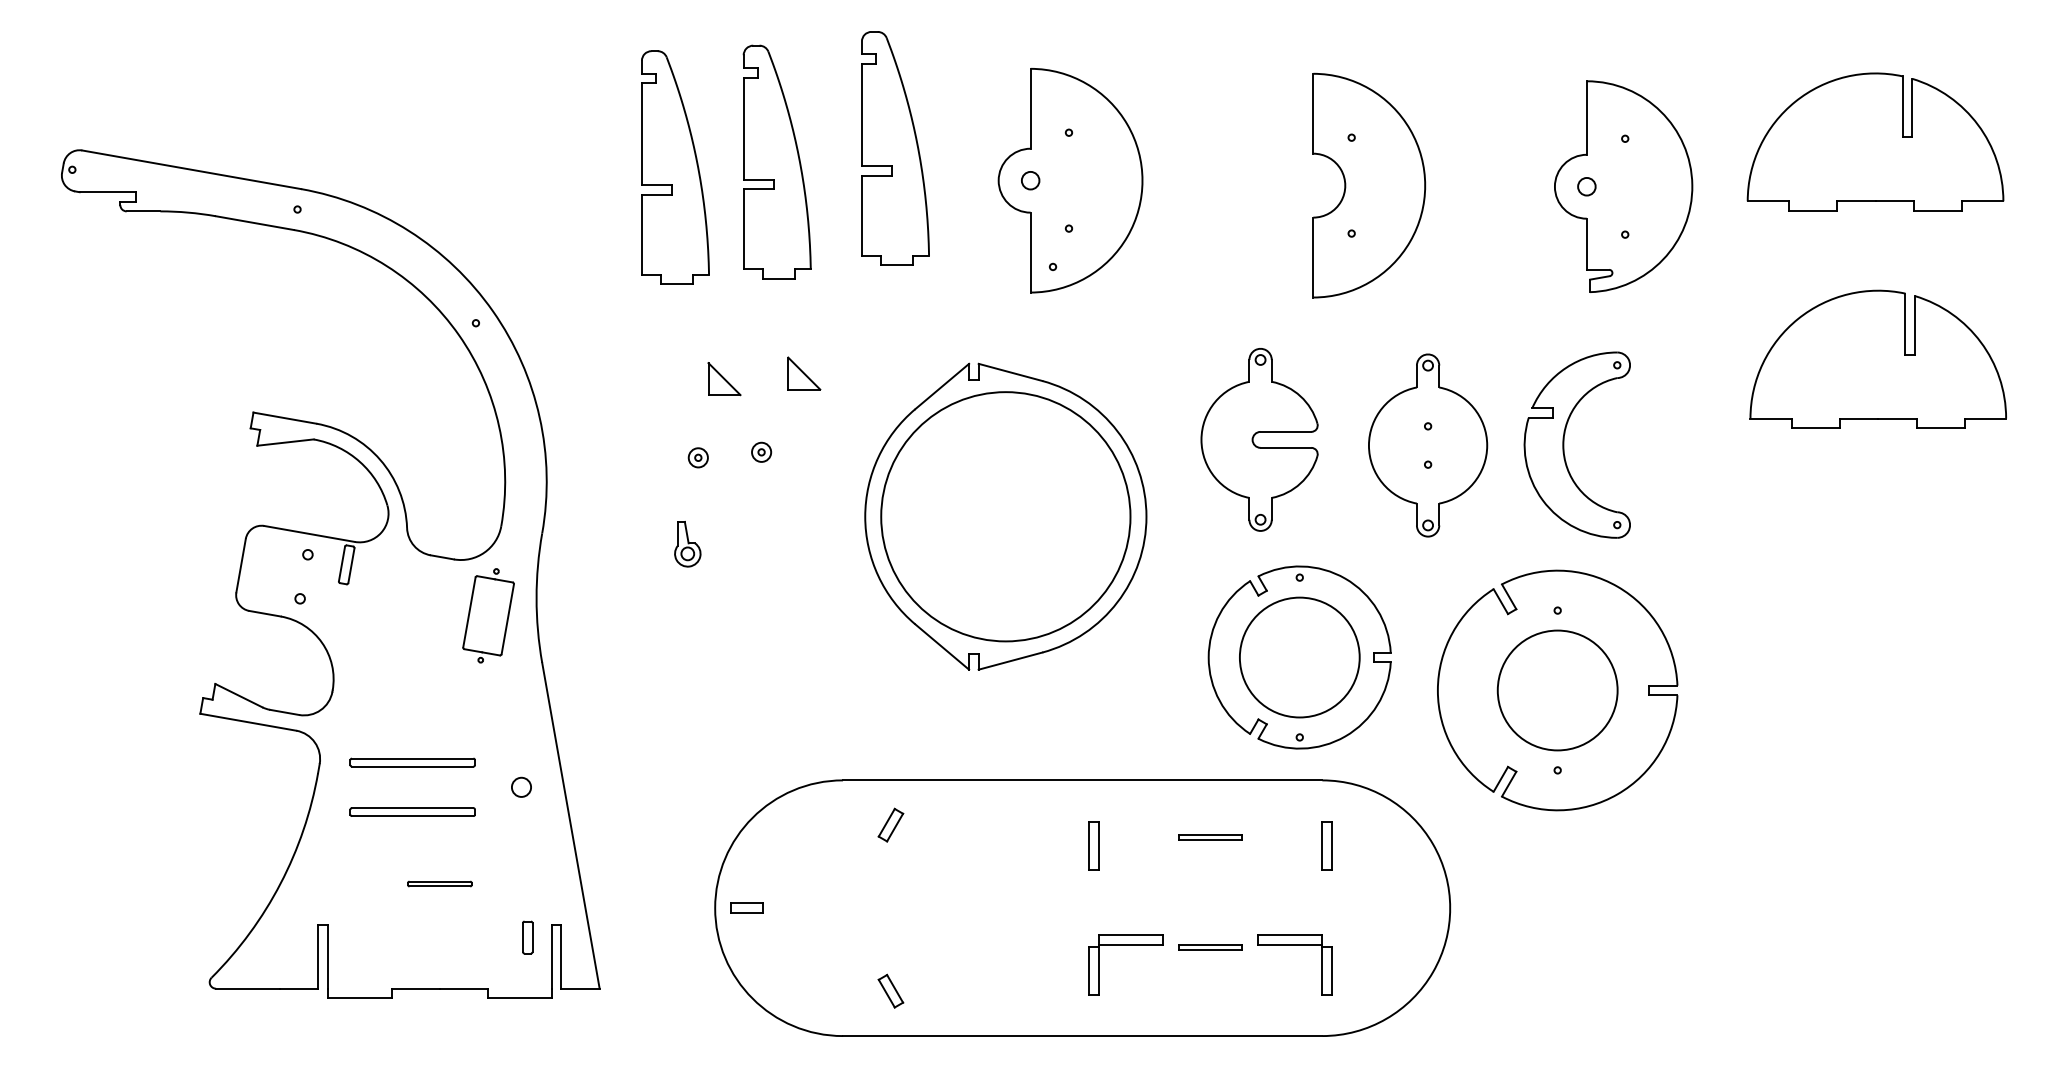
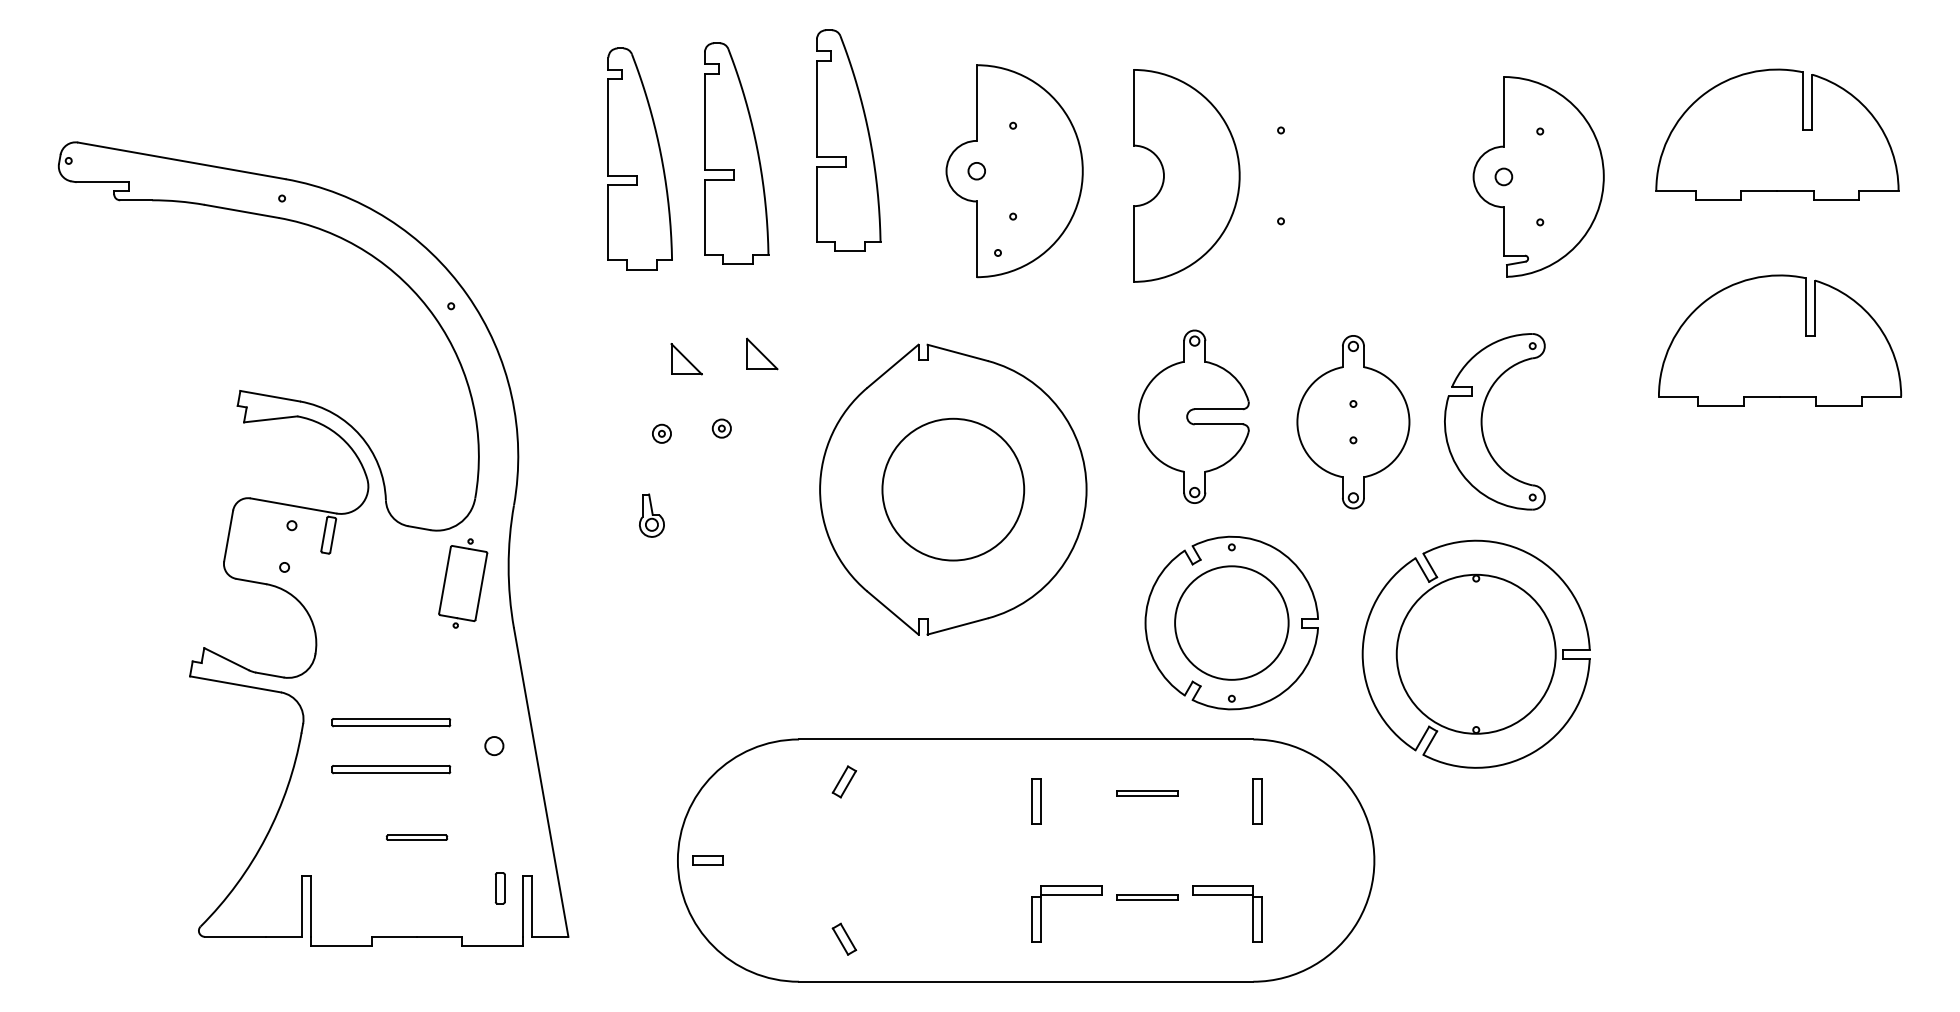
part: (1369, 185) -> (1186, 175), moved
circle: (1006, 516) -> (953, 489), size x0.6
circle: (1557, 690) -> (1476, 654), size x1.4

